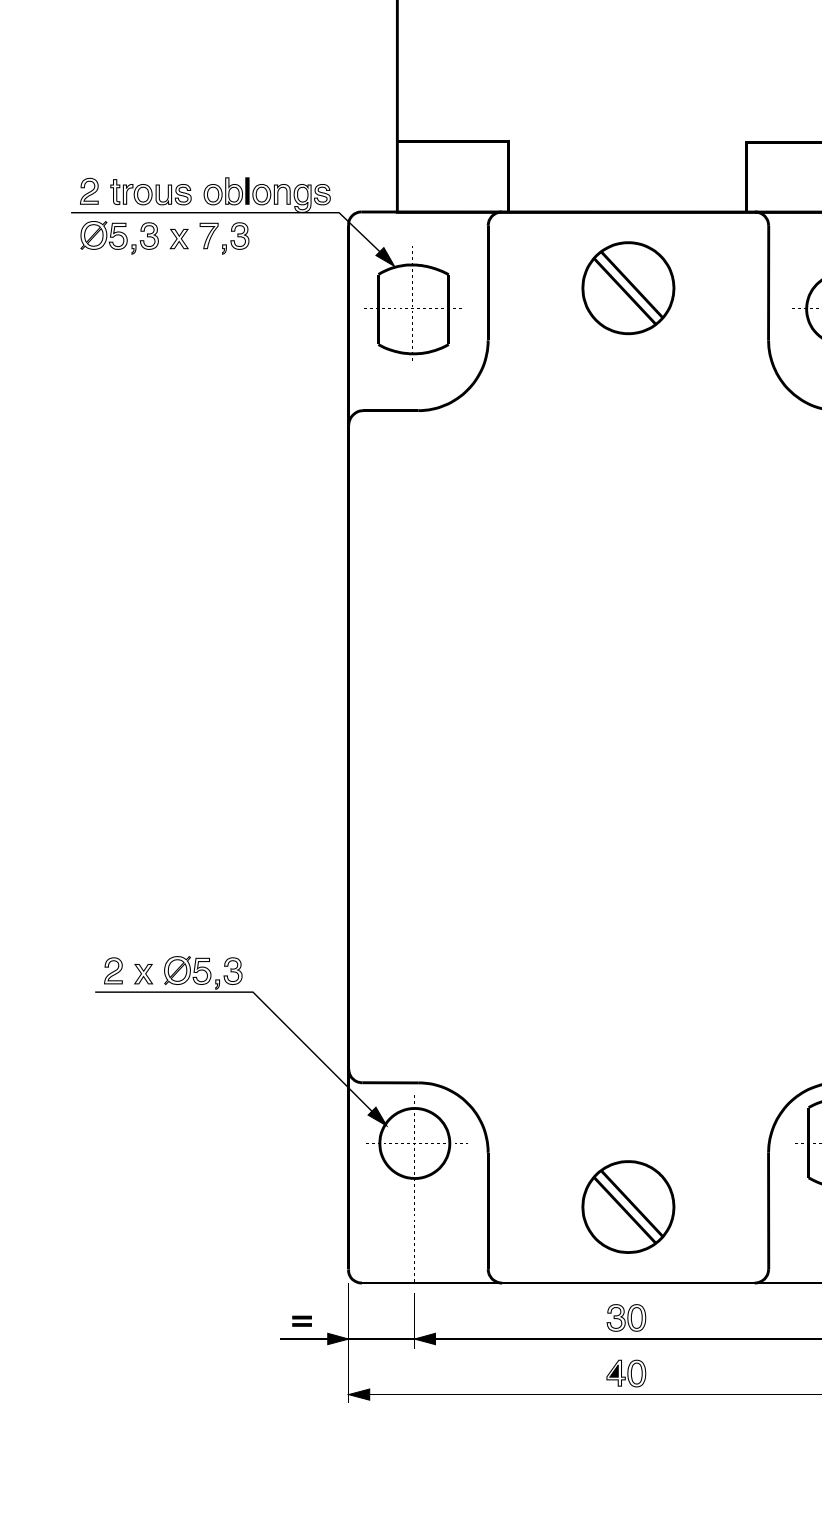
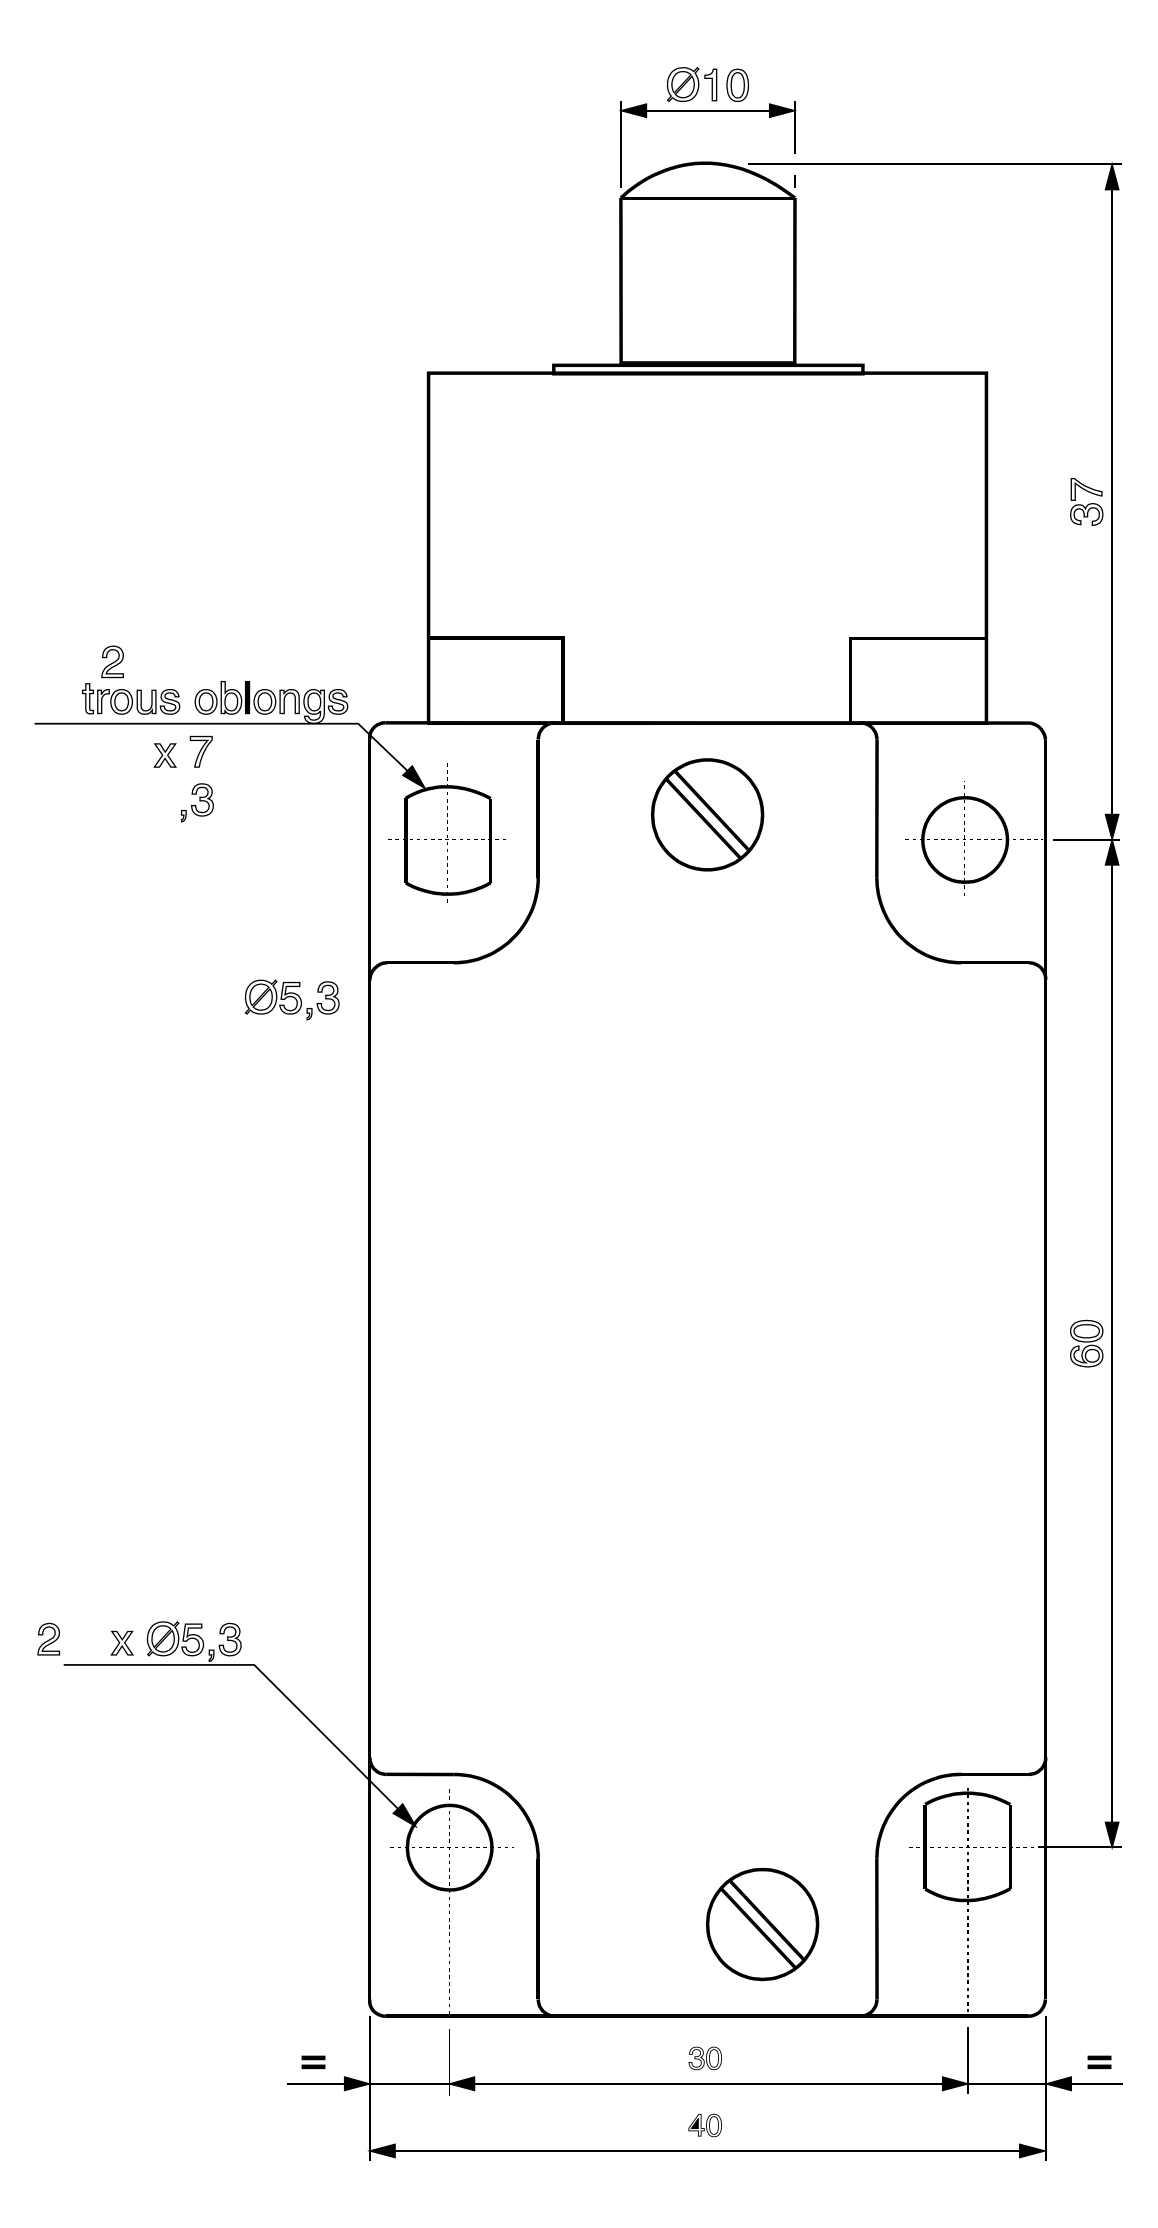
part: (89, 191) -> (112, 661), moved
part: (119, 237) -> (292, 999), moved
part: (235, 238) -> (197, 802), moved
part: (113, 970) -> (48, 1638), moved
part: (628, 1207) -> (762, 1924), moved
part: (626, 1318) -> (705, 2058), size x0.7
part: (626, 1373) -> (705, 2125), size x0.7

